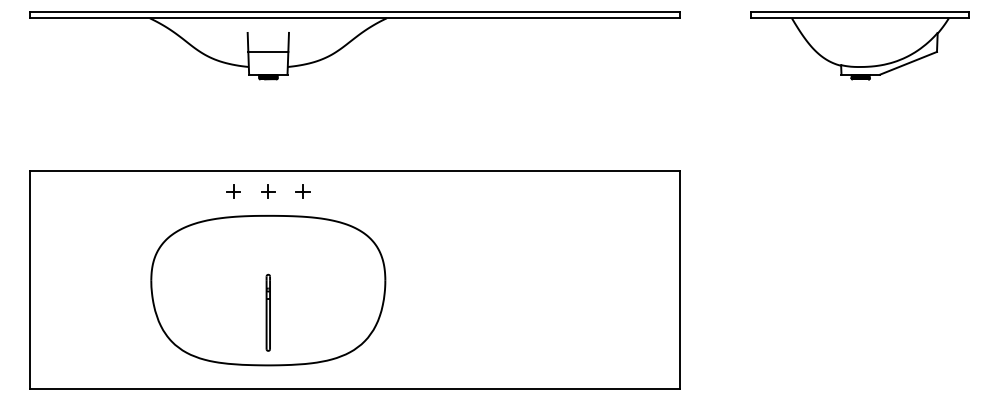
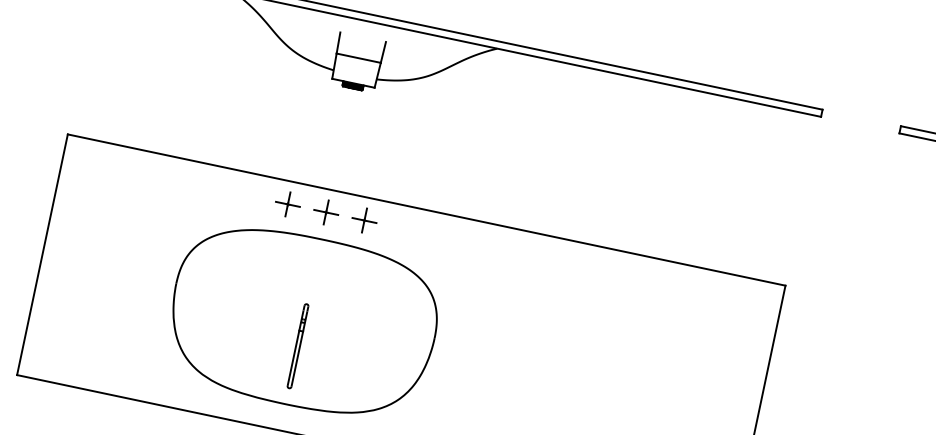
part: (233, 191) -> (287, 204), size x1.67
part: (267, 191) -> (325, 212), size x1.67
part: (302, 191) -> (363, 220), size x1.67

